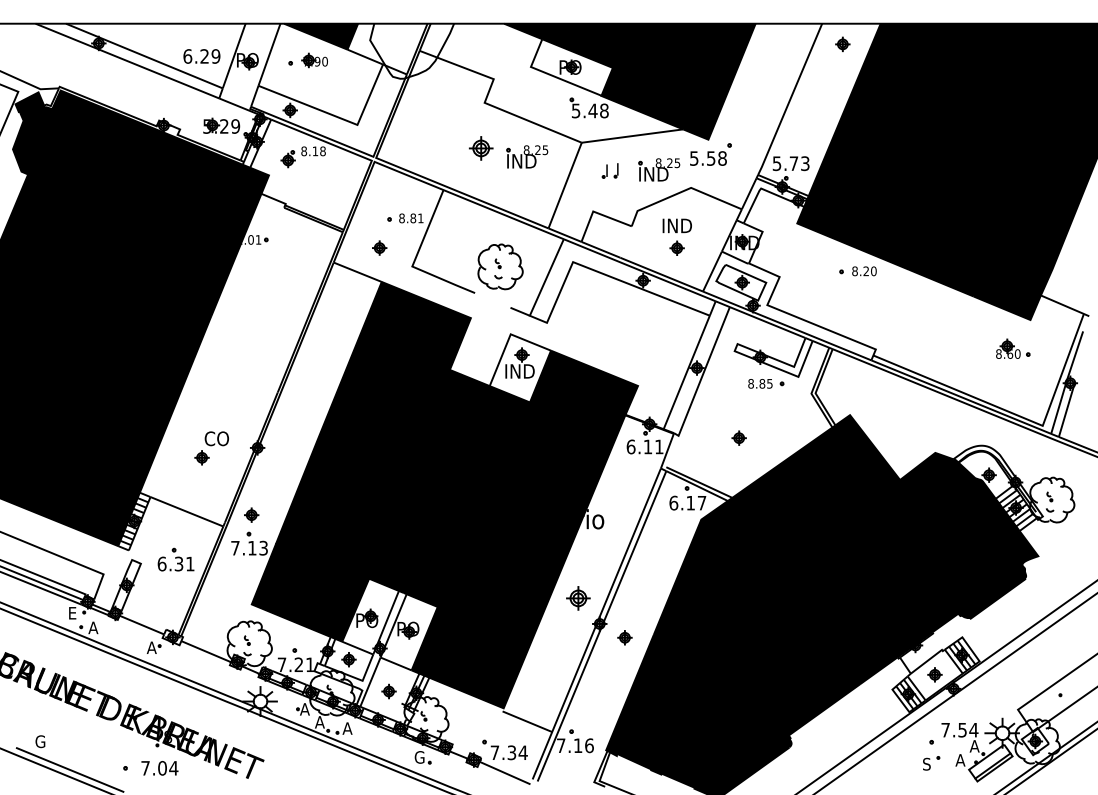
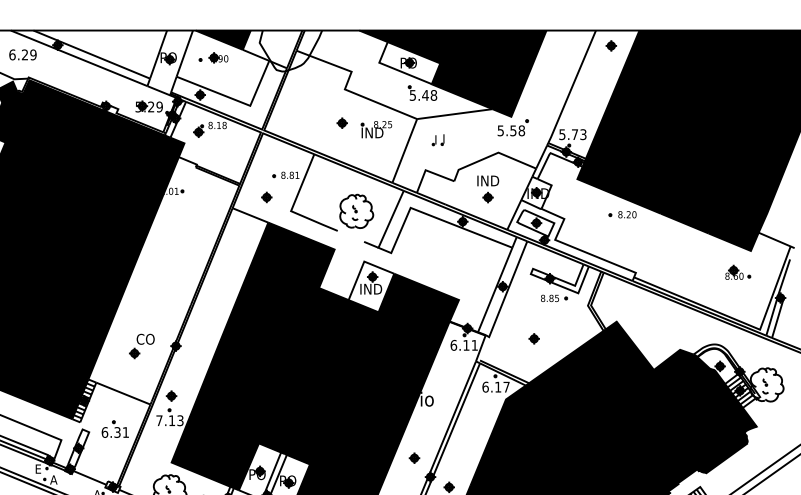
text: (201, 56) -> (22, 54), moved
part: (480, 147) -> (341, 122), size x0.62
part: (659, 169) -> (474, 138), removed
part: (577, 598) -> (413, 458), size x0.62

